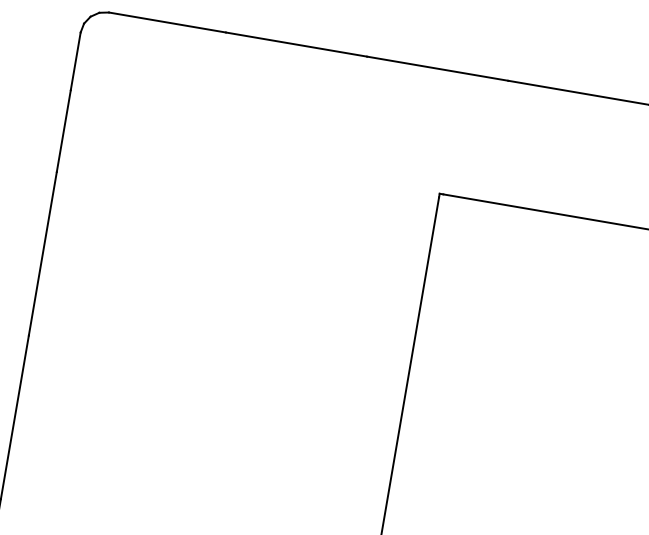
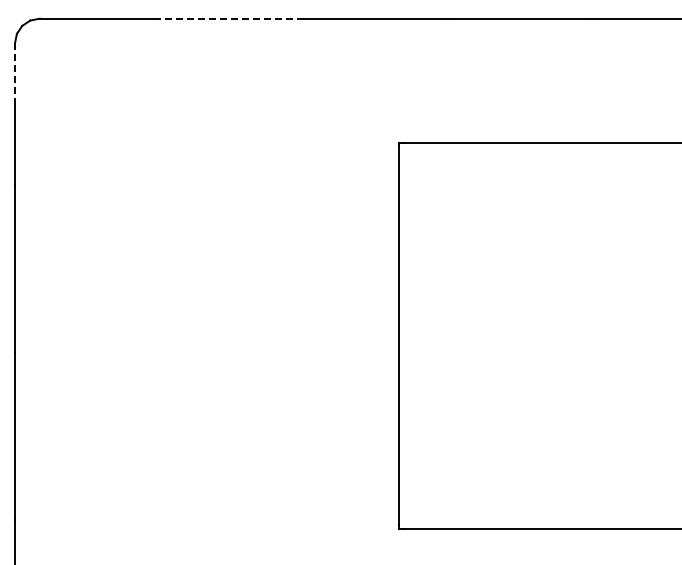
line: (295, 44) -> (230, 18), solid -> dashed
line: (76, 62) -> (15, 73), solid -> dashed

